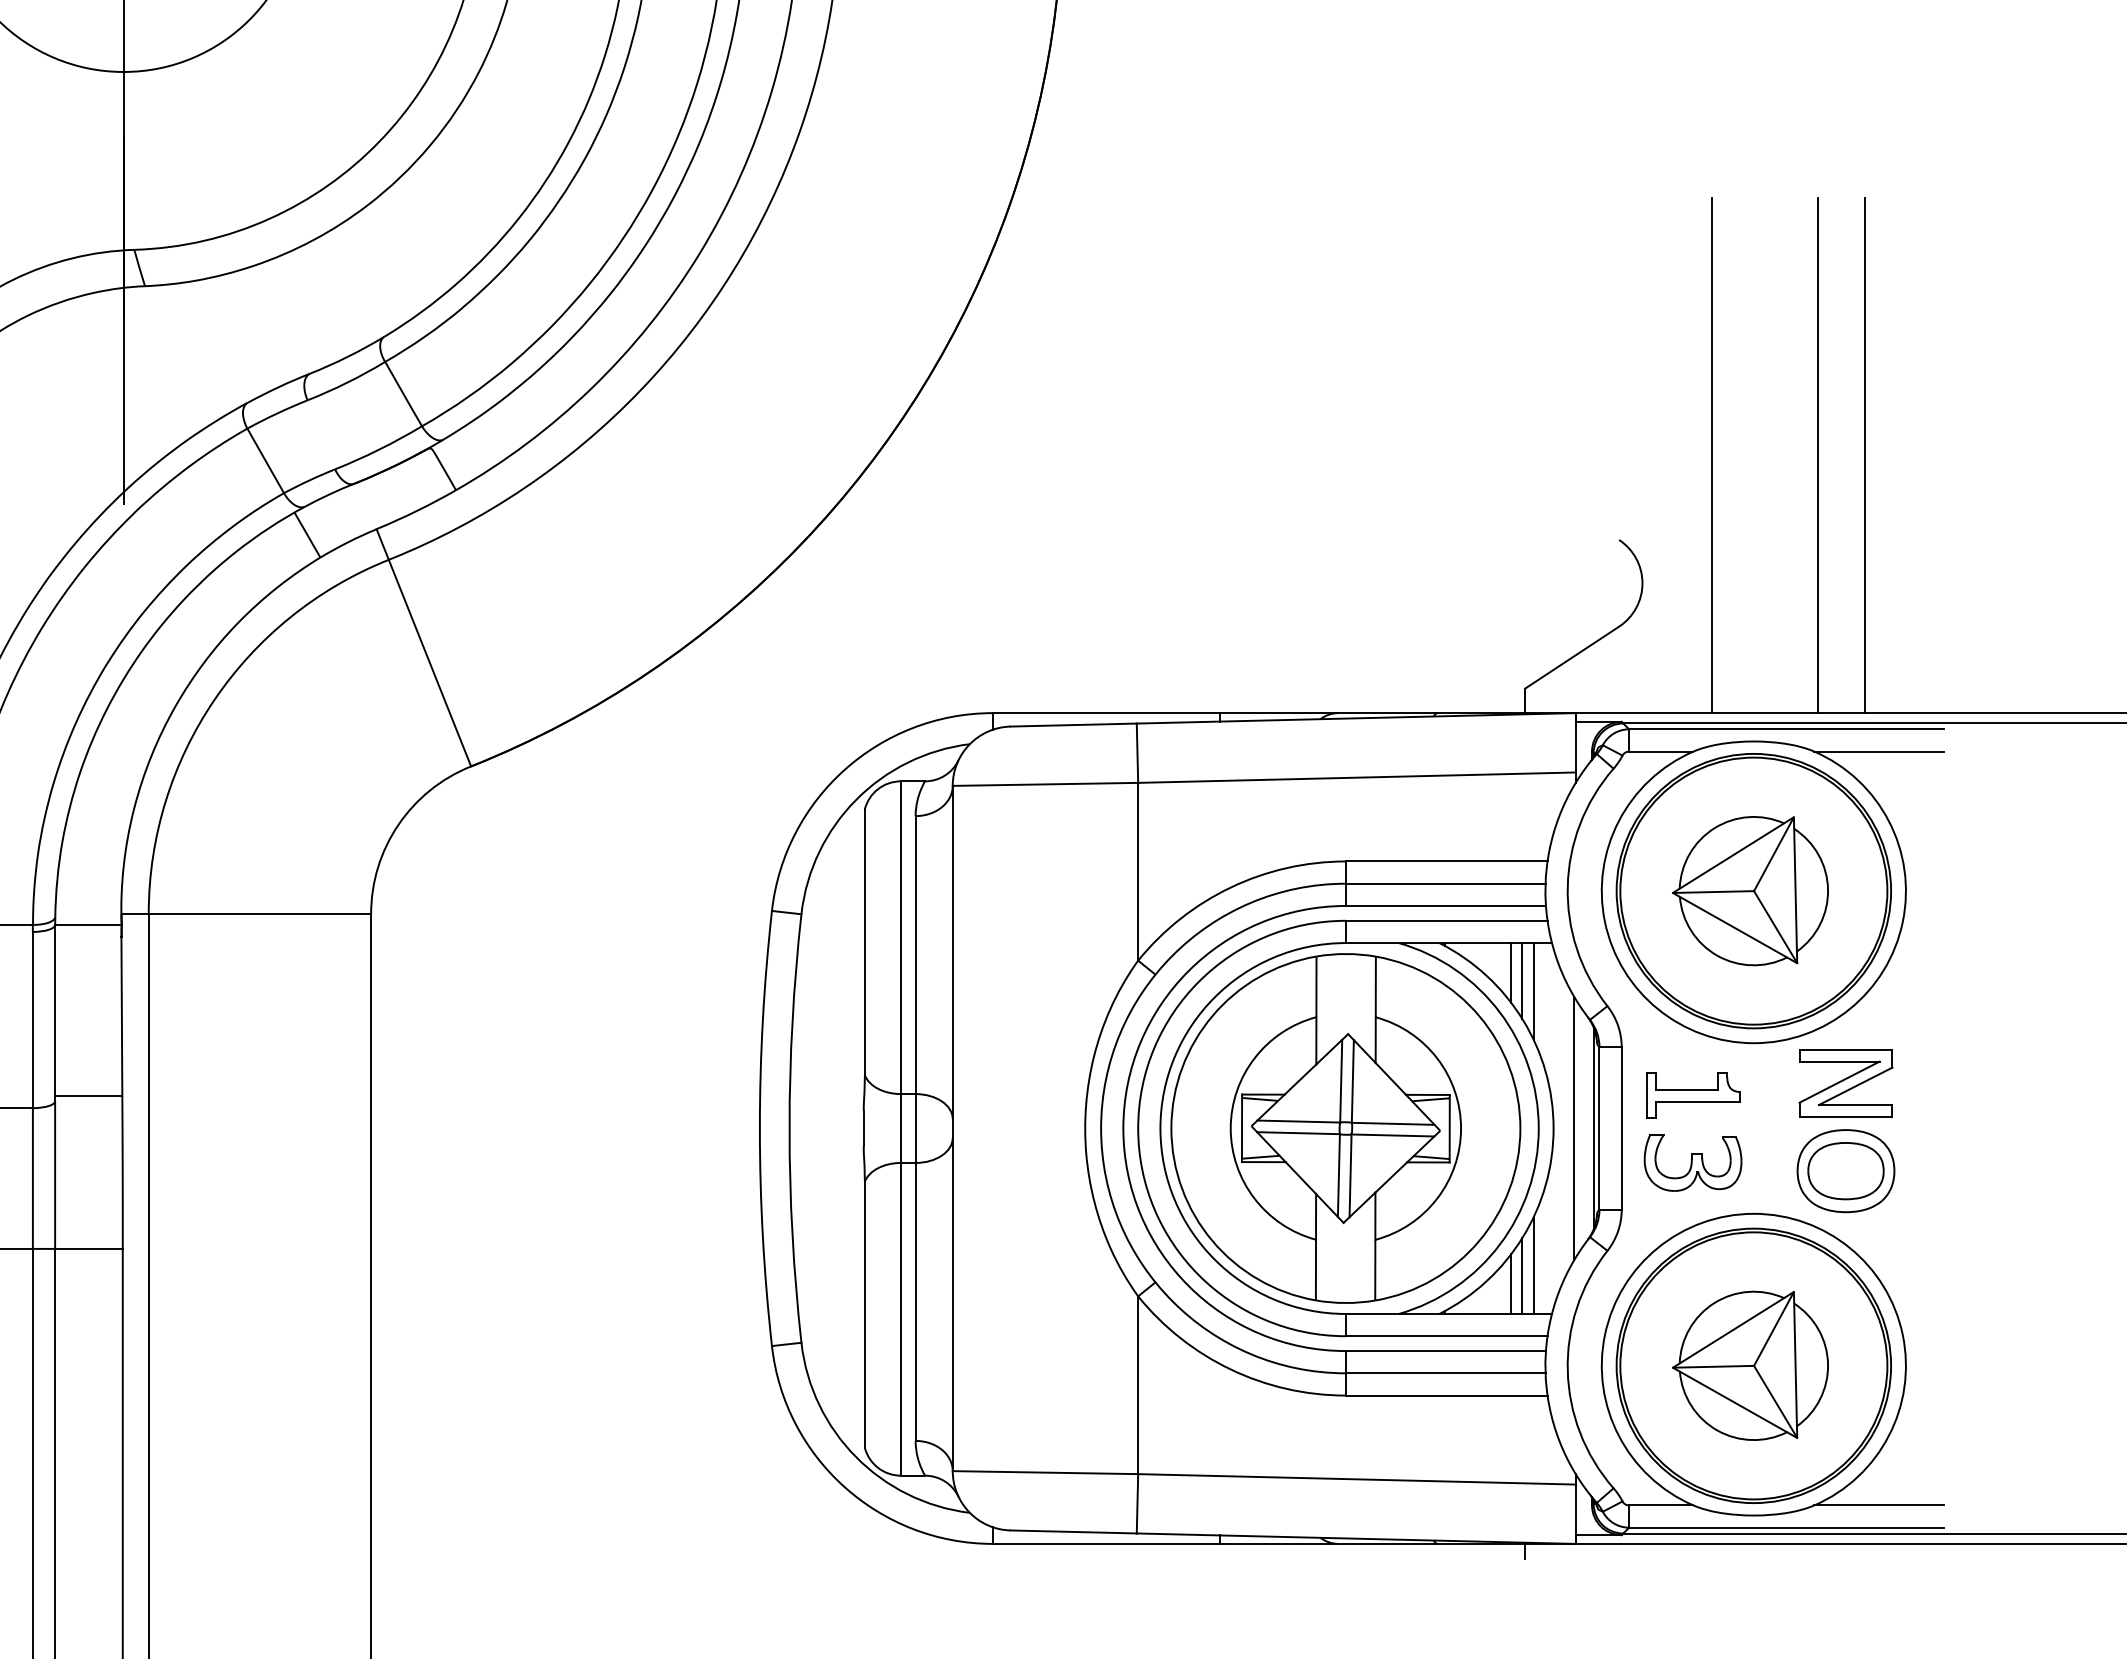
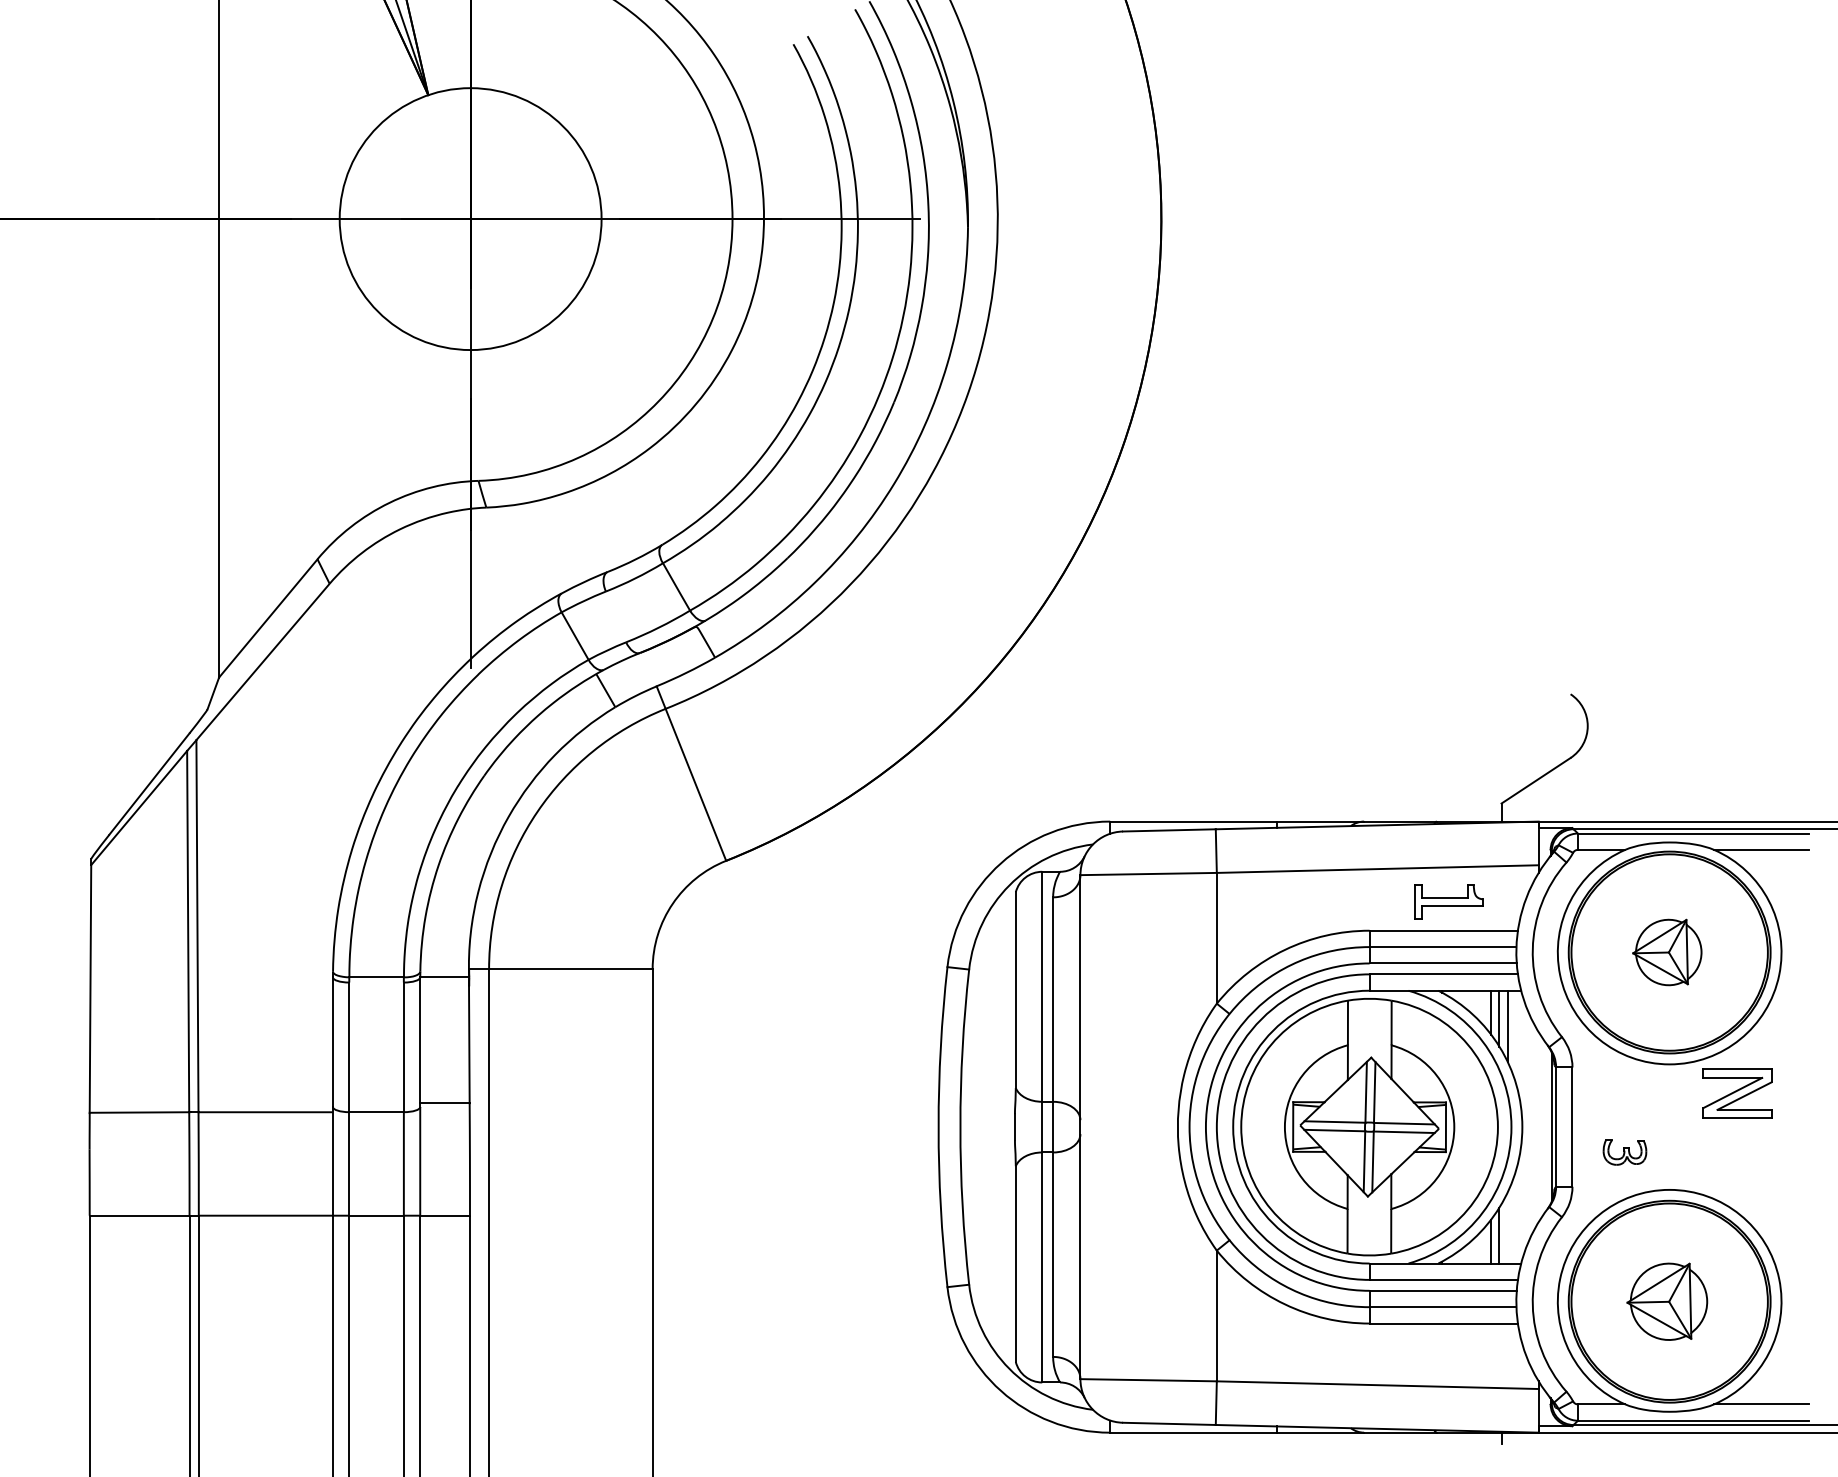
line: (1712, 454) -> (1639, 631), removed
line: (1818, 454) -> (1717, 631), removed
line: (1865, 454) -> (1751, 631), removed
part: (1750, 891) -> (1667, 952), size x0.6
part: (1692, 1095) -> (1448, 901), moved
line: (1574, 1127) -> (1537, 1126), removed
part: (1692, 1162) -> (1624, 1152), size x0.6
part: (1846, 1171) -> (1737, 1158), removed
line: (1533, 1264) -> (1507, 1227), removed
part: (1750, 1365) -> (1667, 1301), size x0.7

